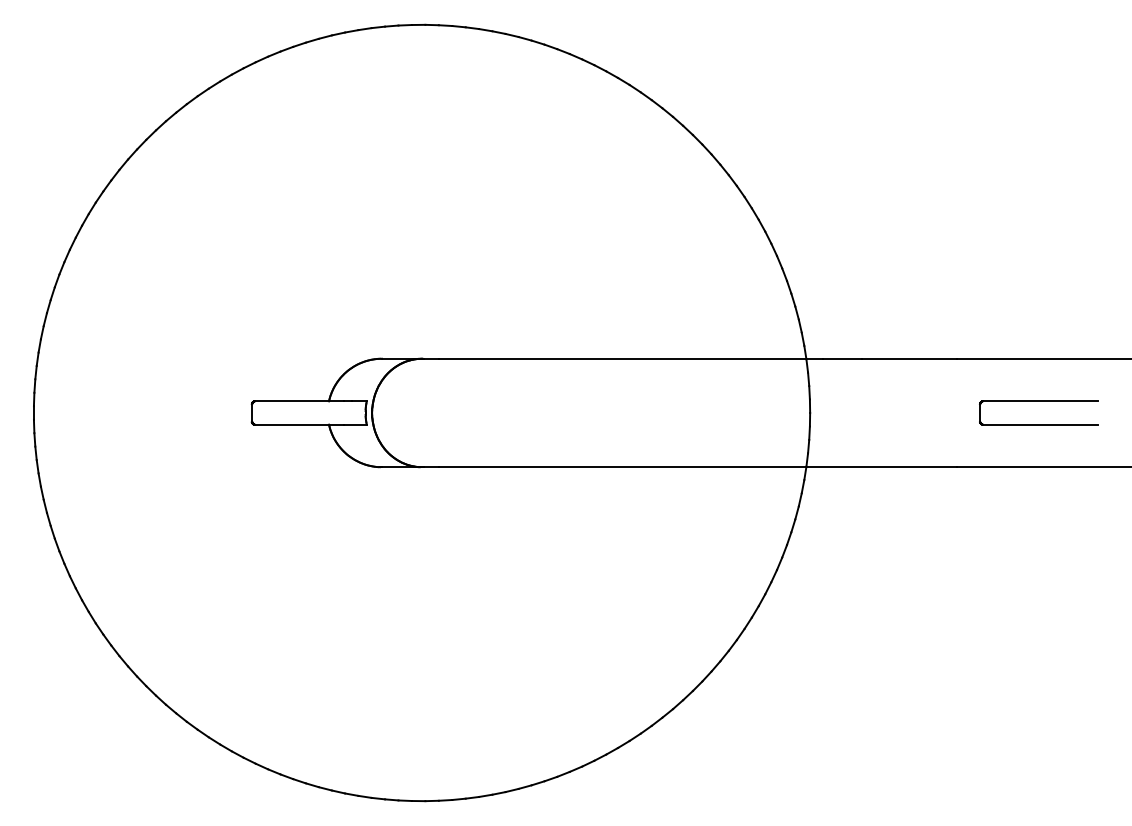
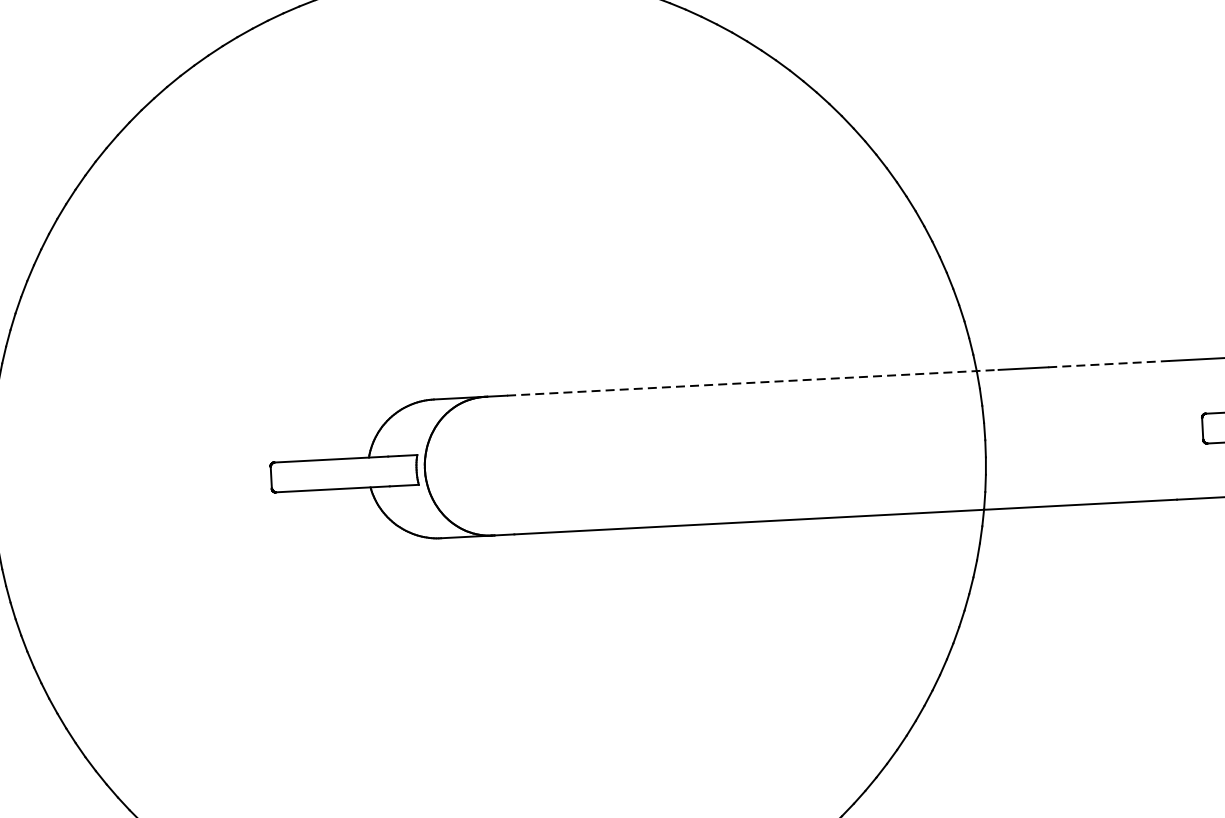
line: (631, 358) -> (753, 382), solid -> dashed
line: (909, 358) -> (1108, 363), solid -> dashed

